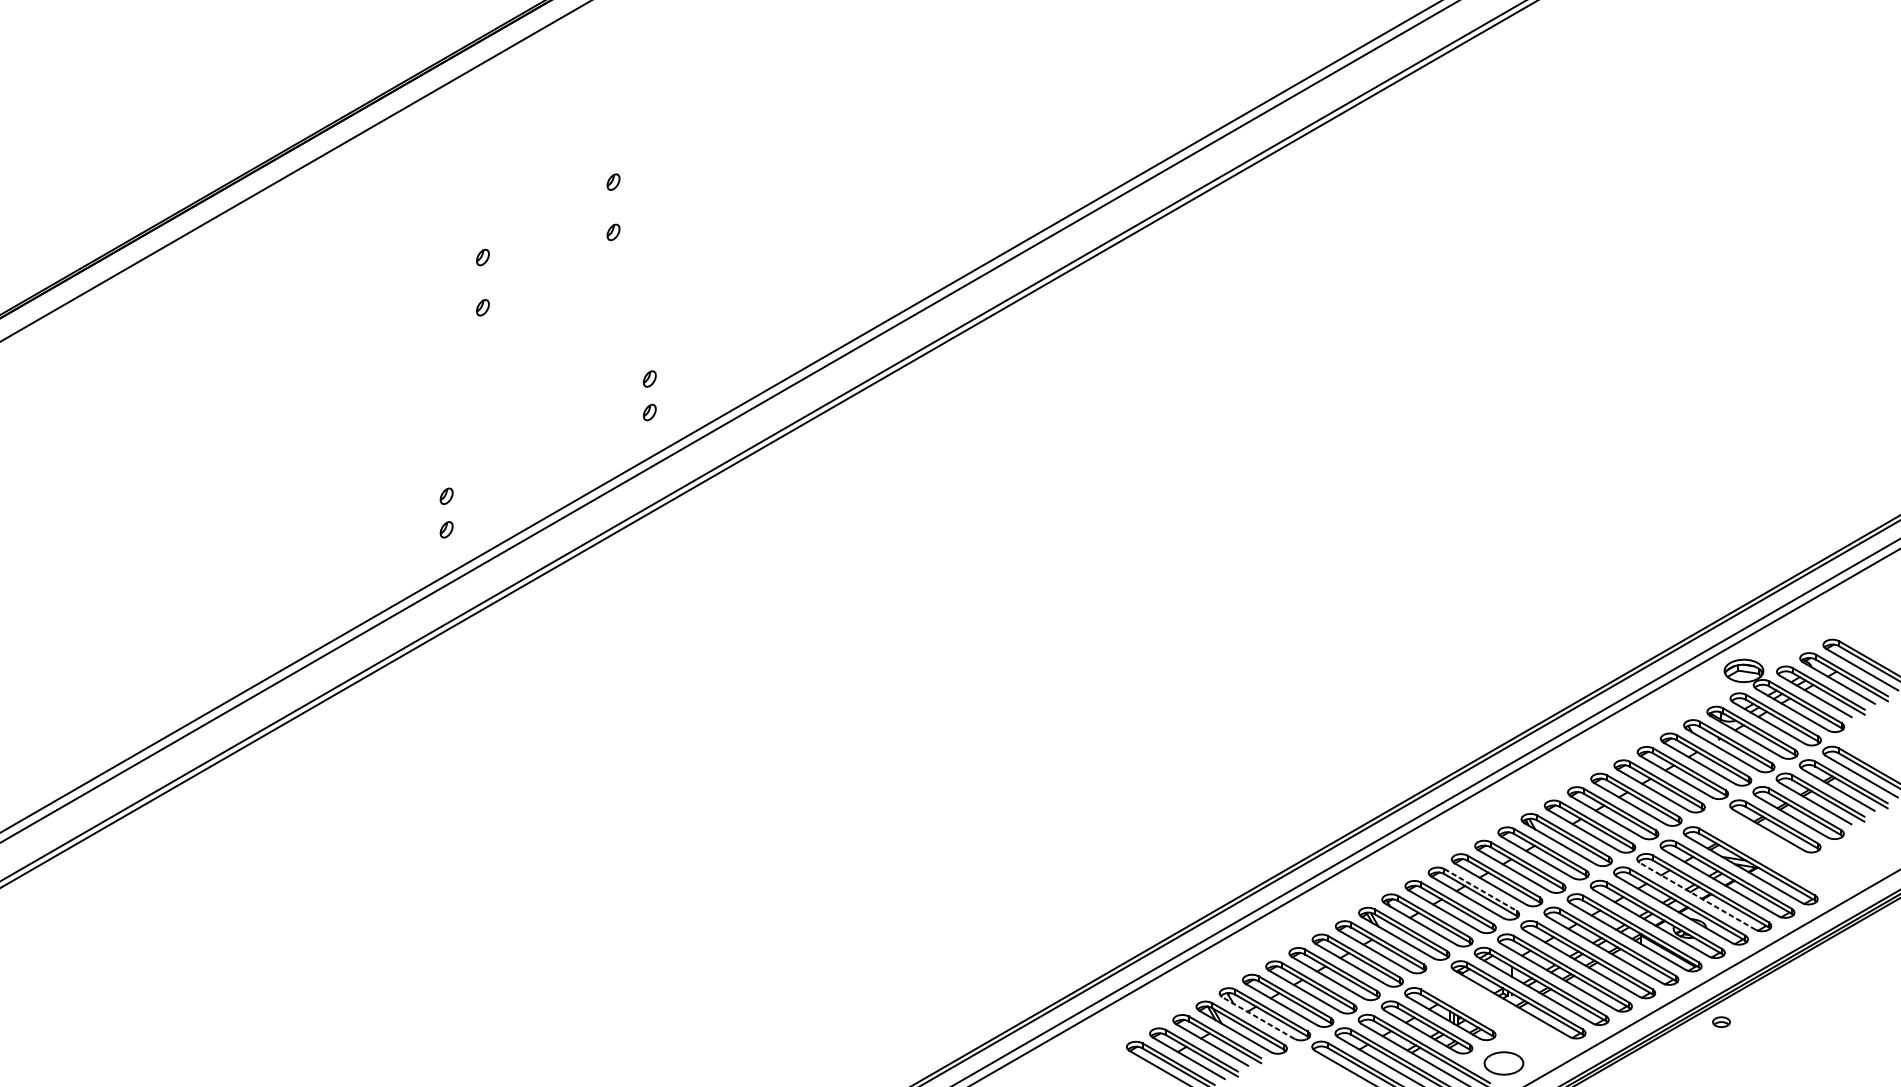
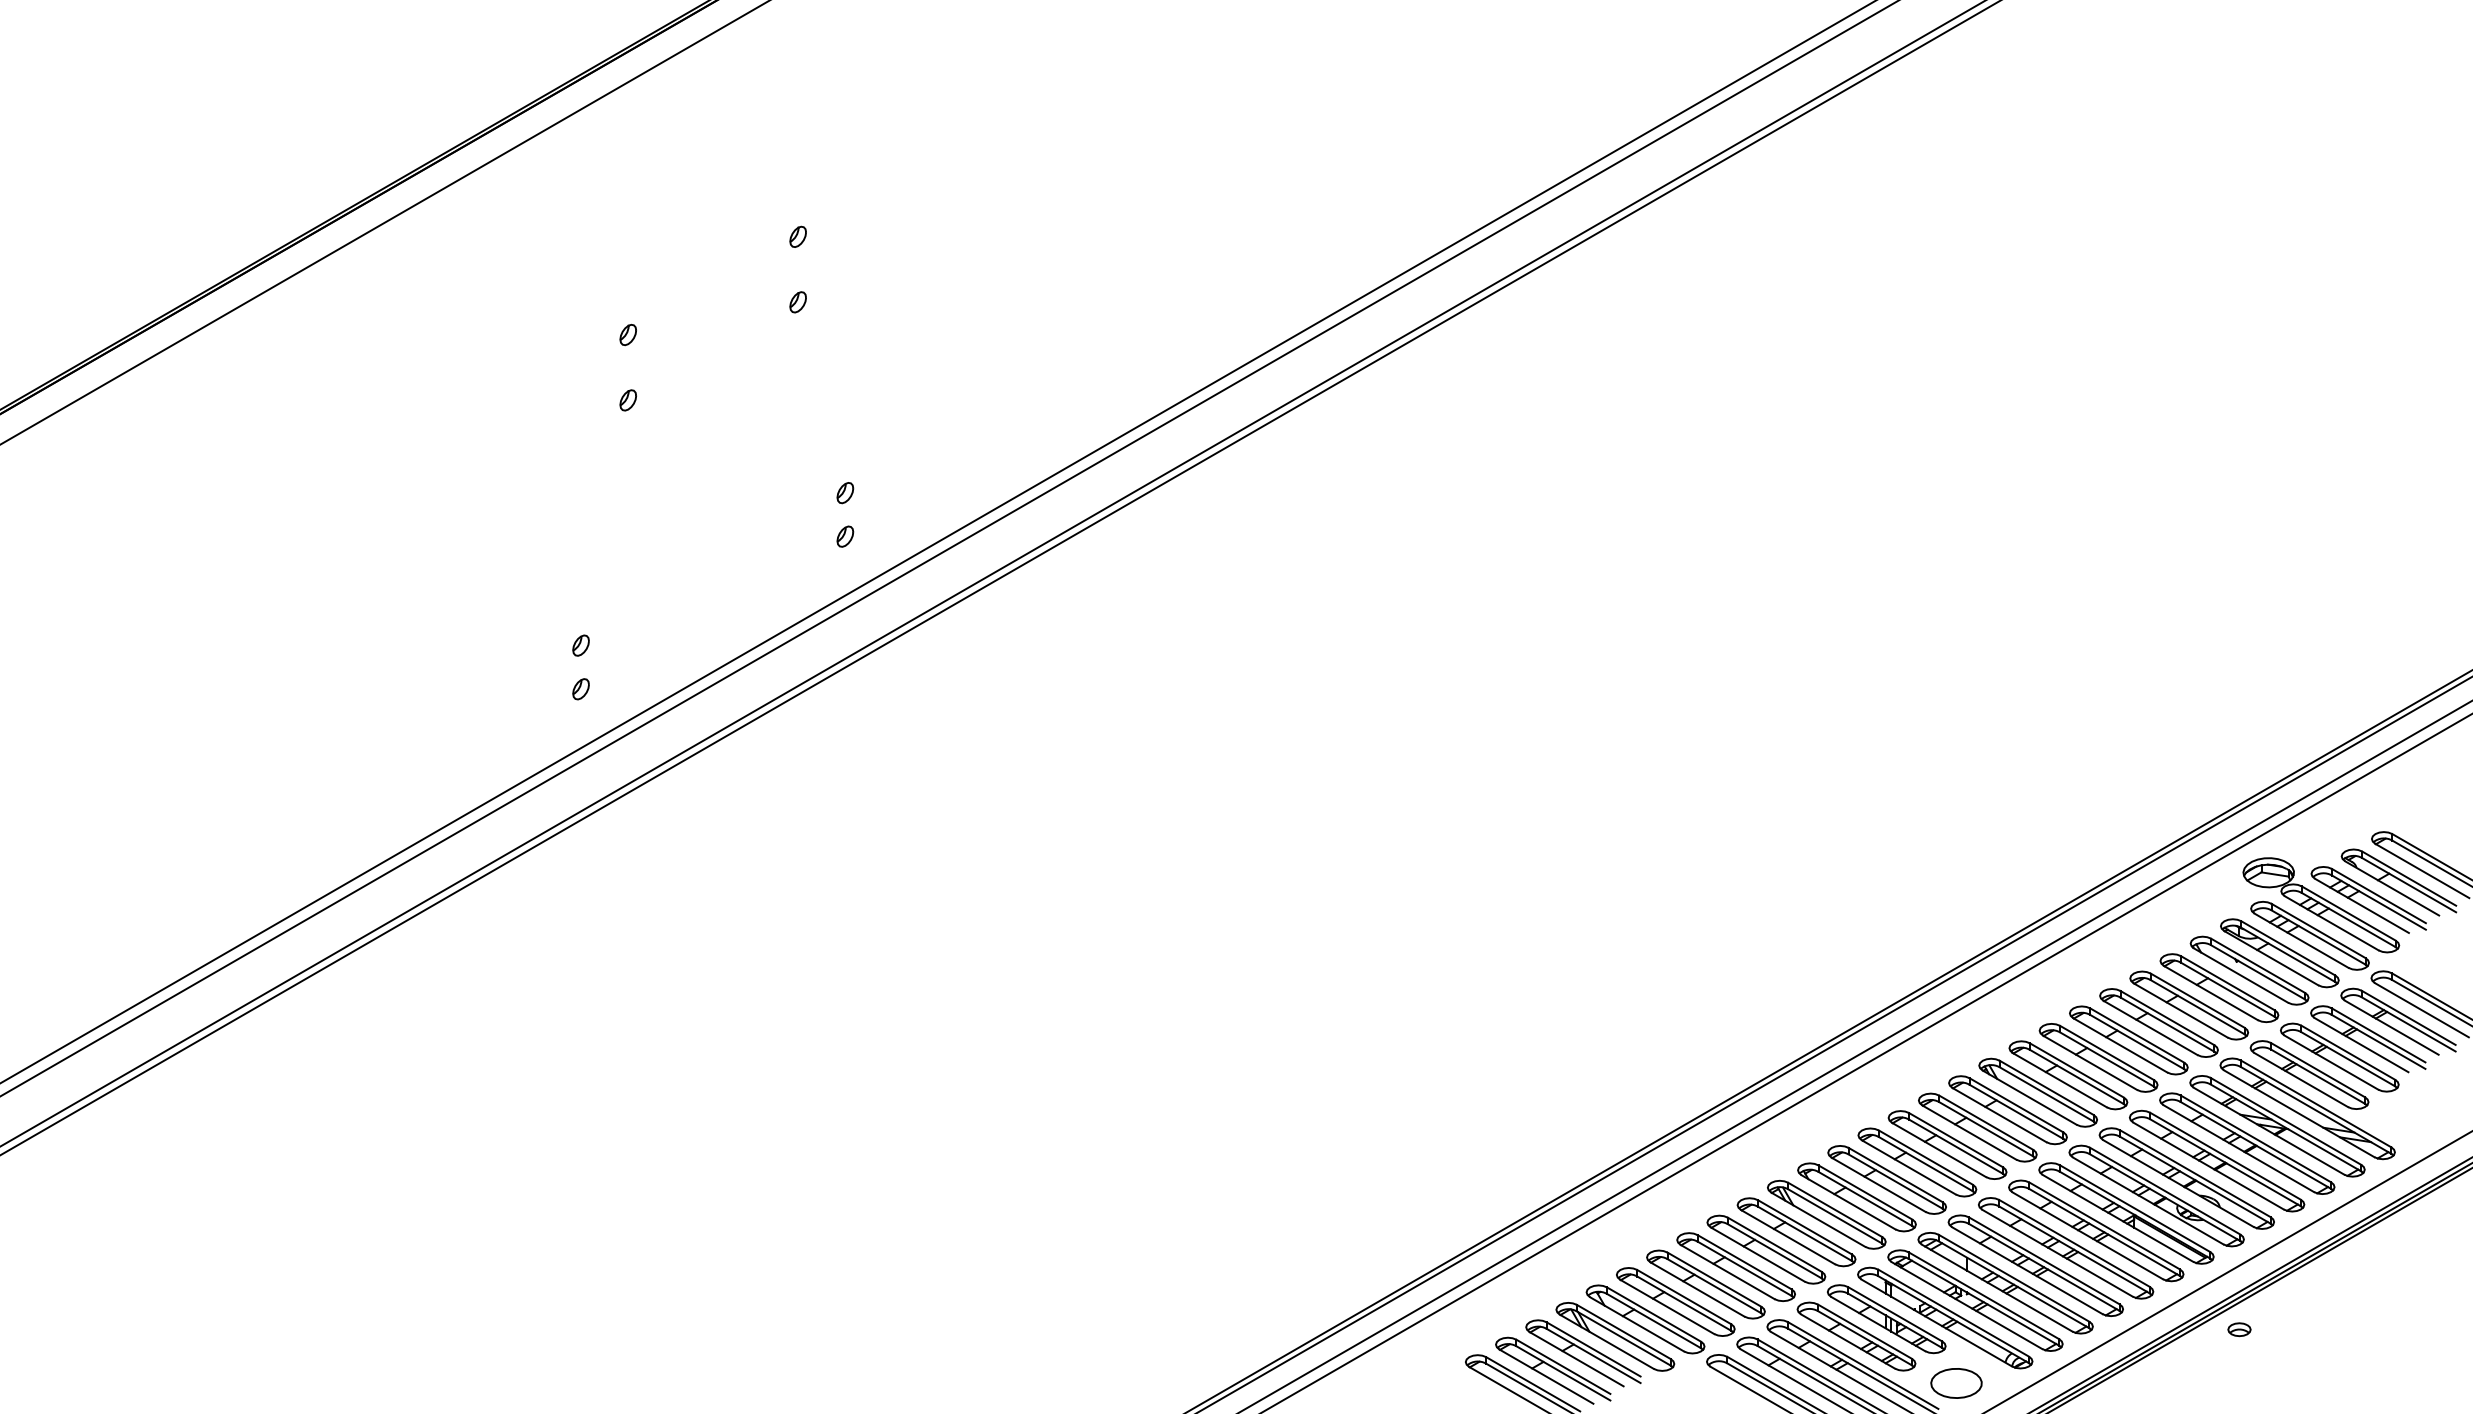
part: (1773, 852) -> (2307, 1108), added
line: (1480, 889) -> (1926, 1157), dashed -> solid
line: (1697, 896) -> (2208, 1166), dashed -> solid
part: (1495, 1012) -> (1945, 1317), added
line: (1257, 1018) -> (1636, 1324), dashed -> solid

